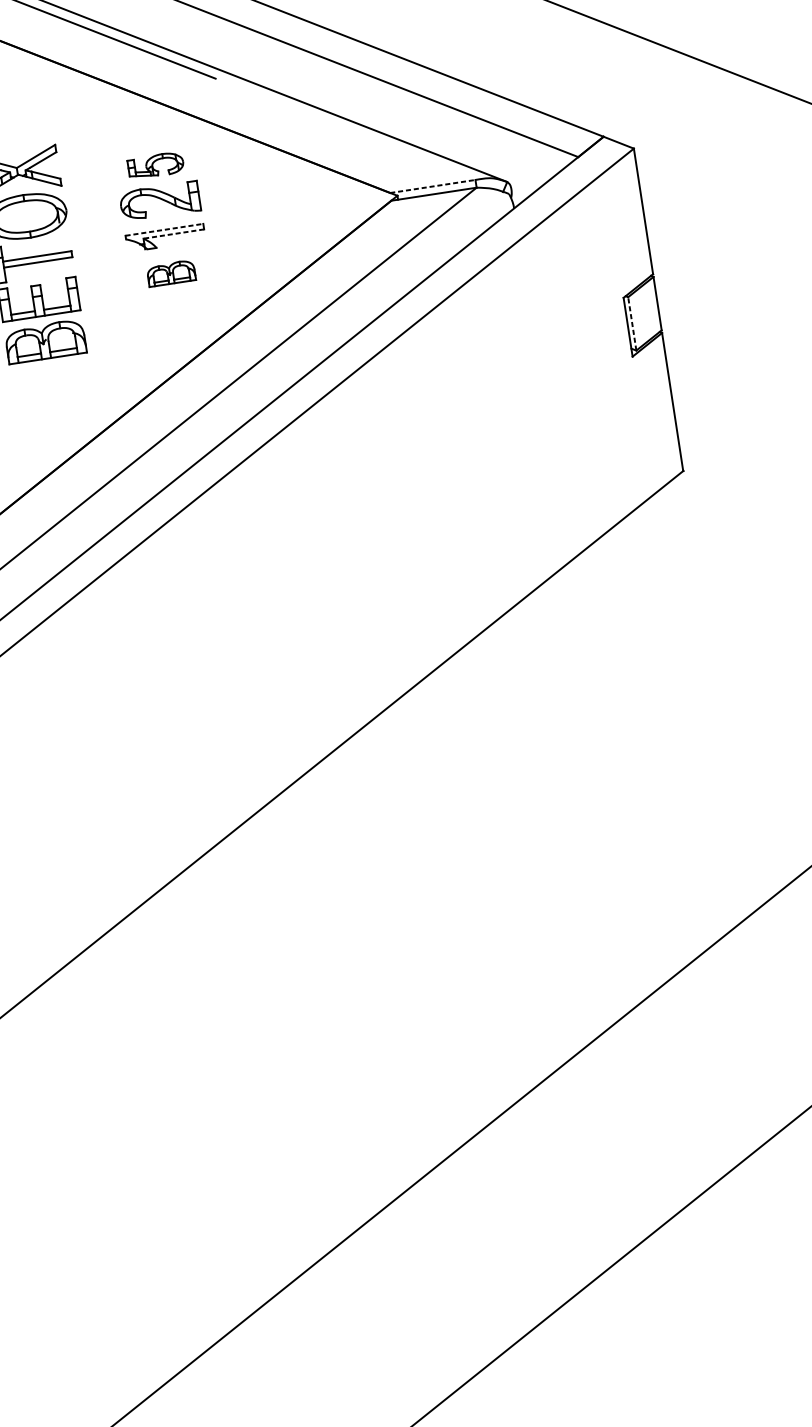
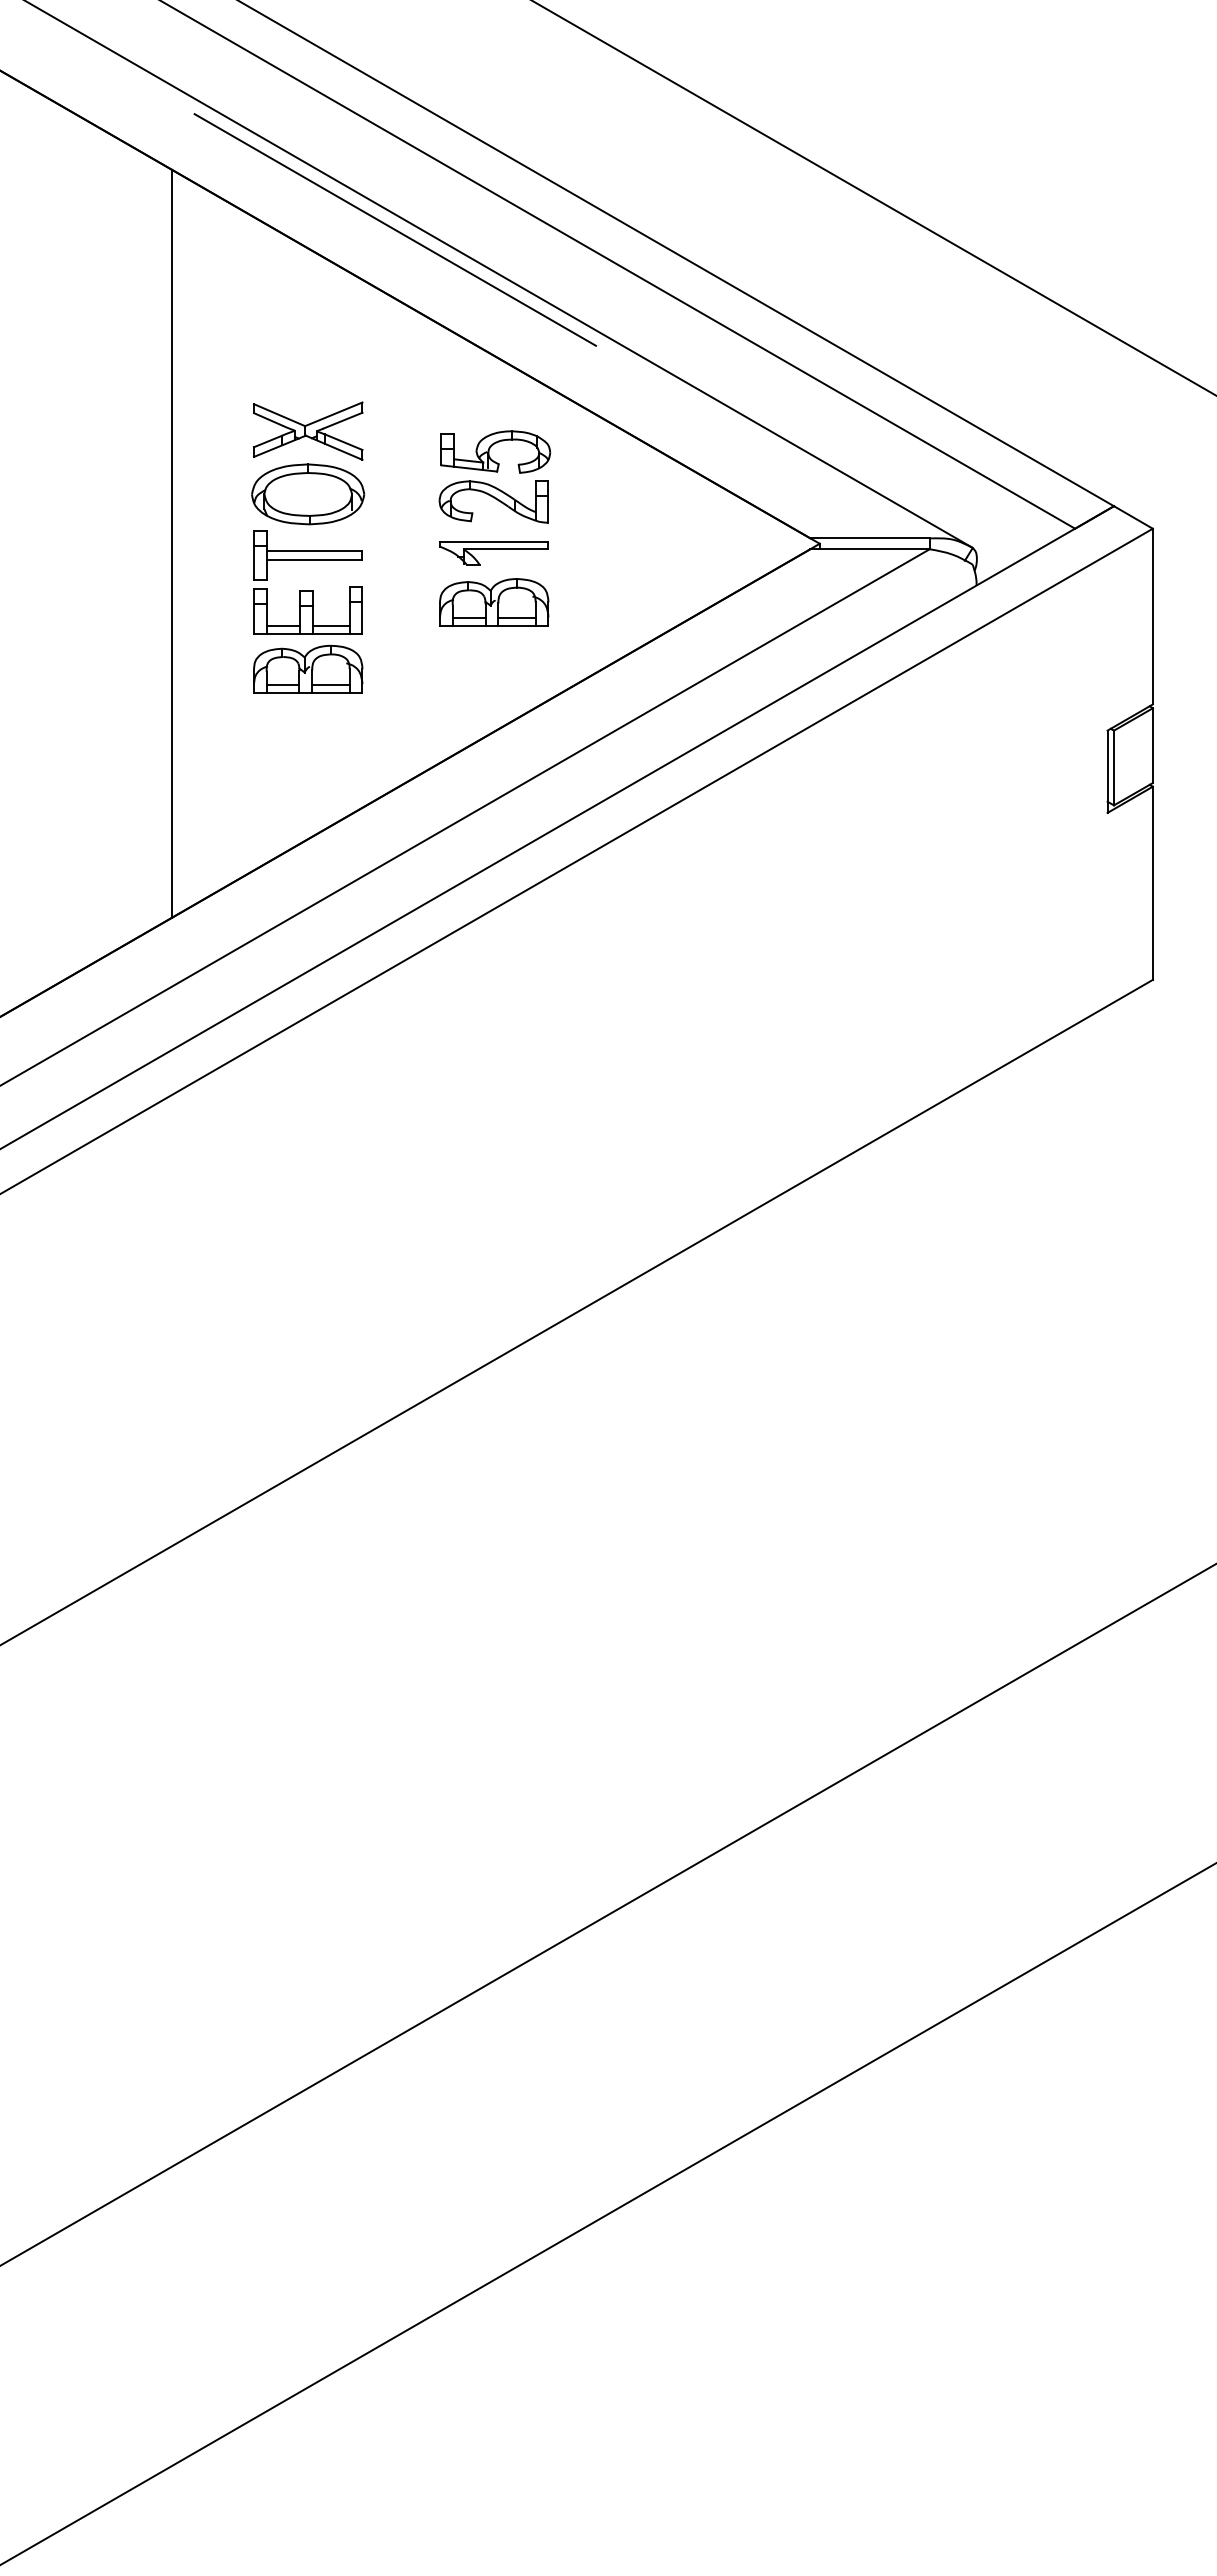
part: (155, 165) -> (495, 451), size x1.43
line: (433, 186) -> (870, 538), dashed -> solid
line: (164, 229) -> (494, 541), dashed -> solid
line: (173, 234) -> (505, 549), dashed -> solid
part: (171, 273) -> (494, 602), size x1.67
line: (632, 323) -> (1114, 767), dashed -> solid

